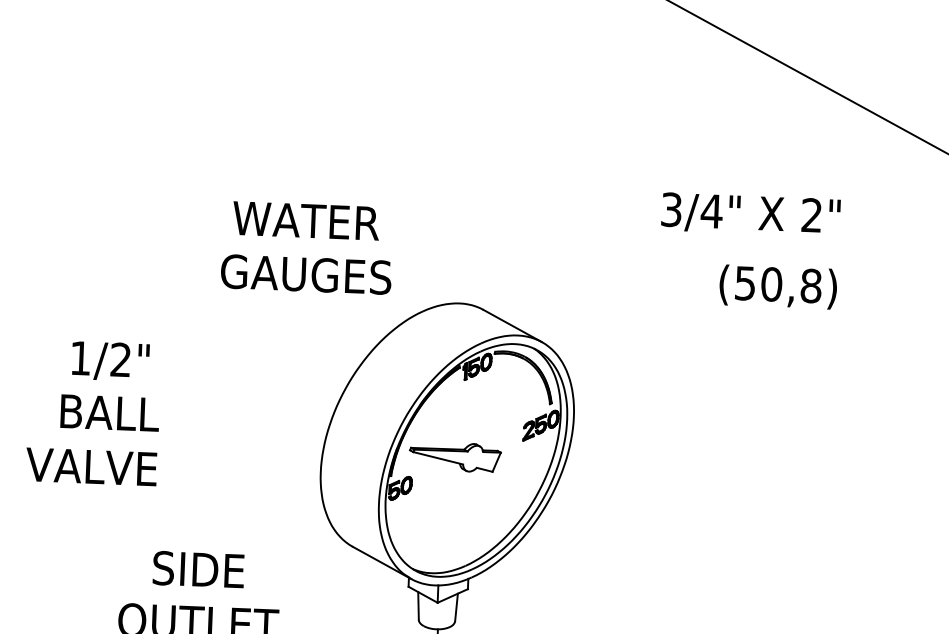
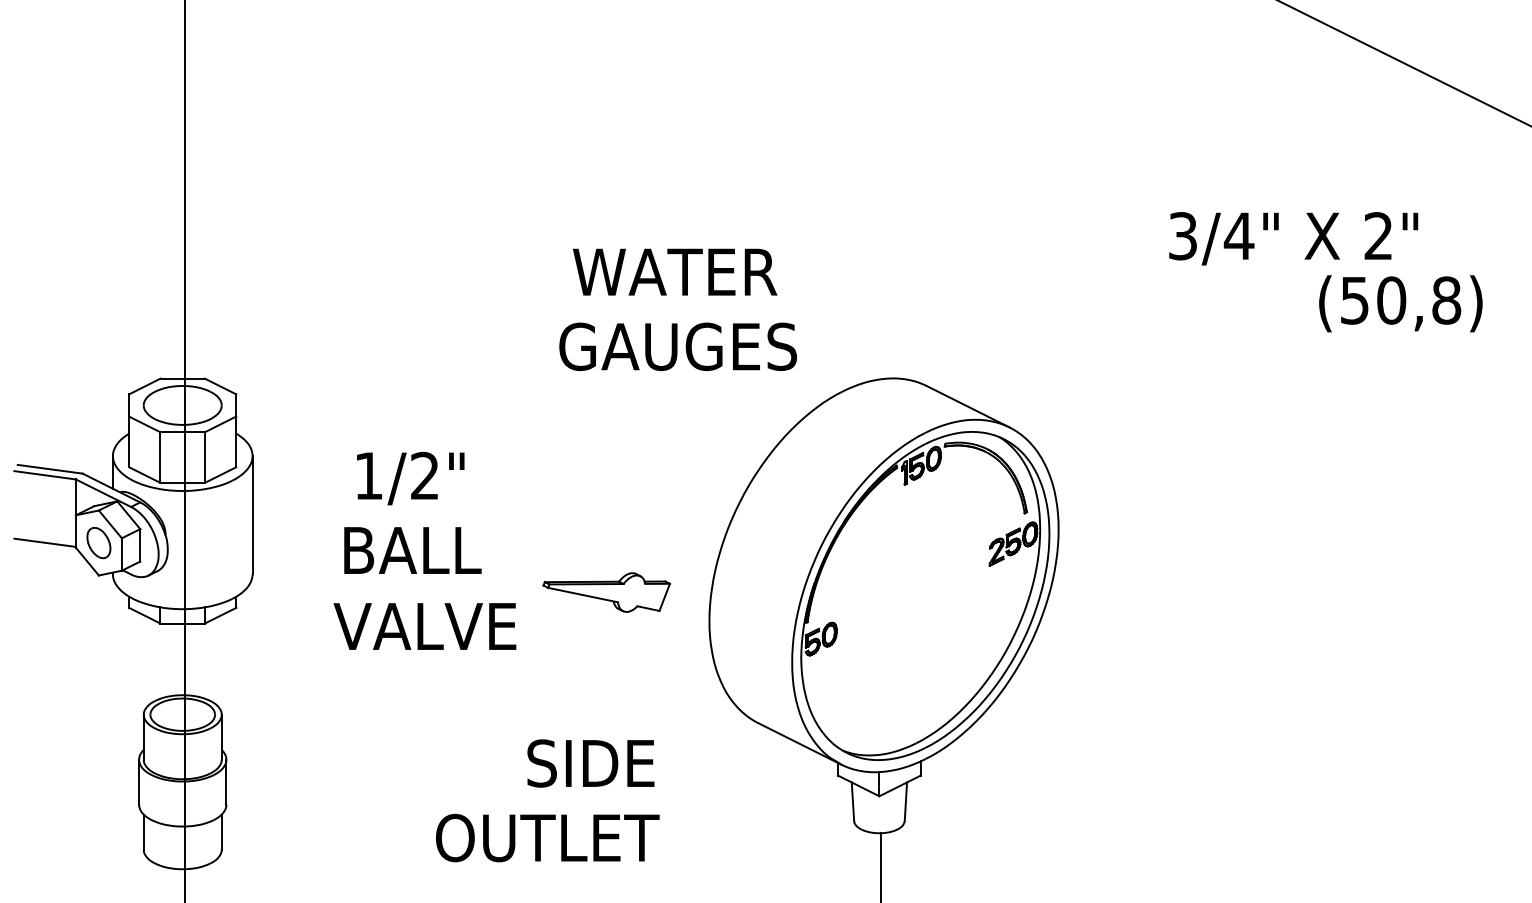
text: (778, 286) -> (1400, 303), moved
part: (455, 457) -> (606, 592), moved
text: (91, 466) -> (424, 626), moved
text: (198, 569) -> (590, 763), moved

